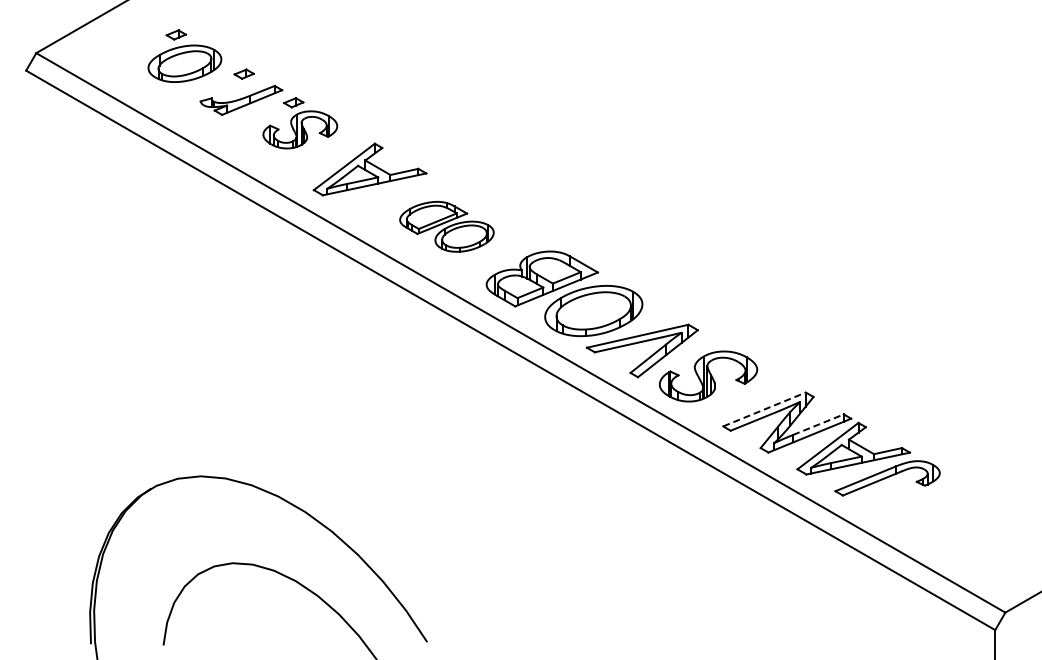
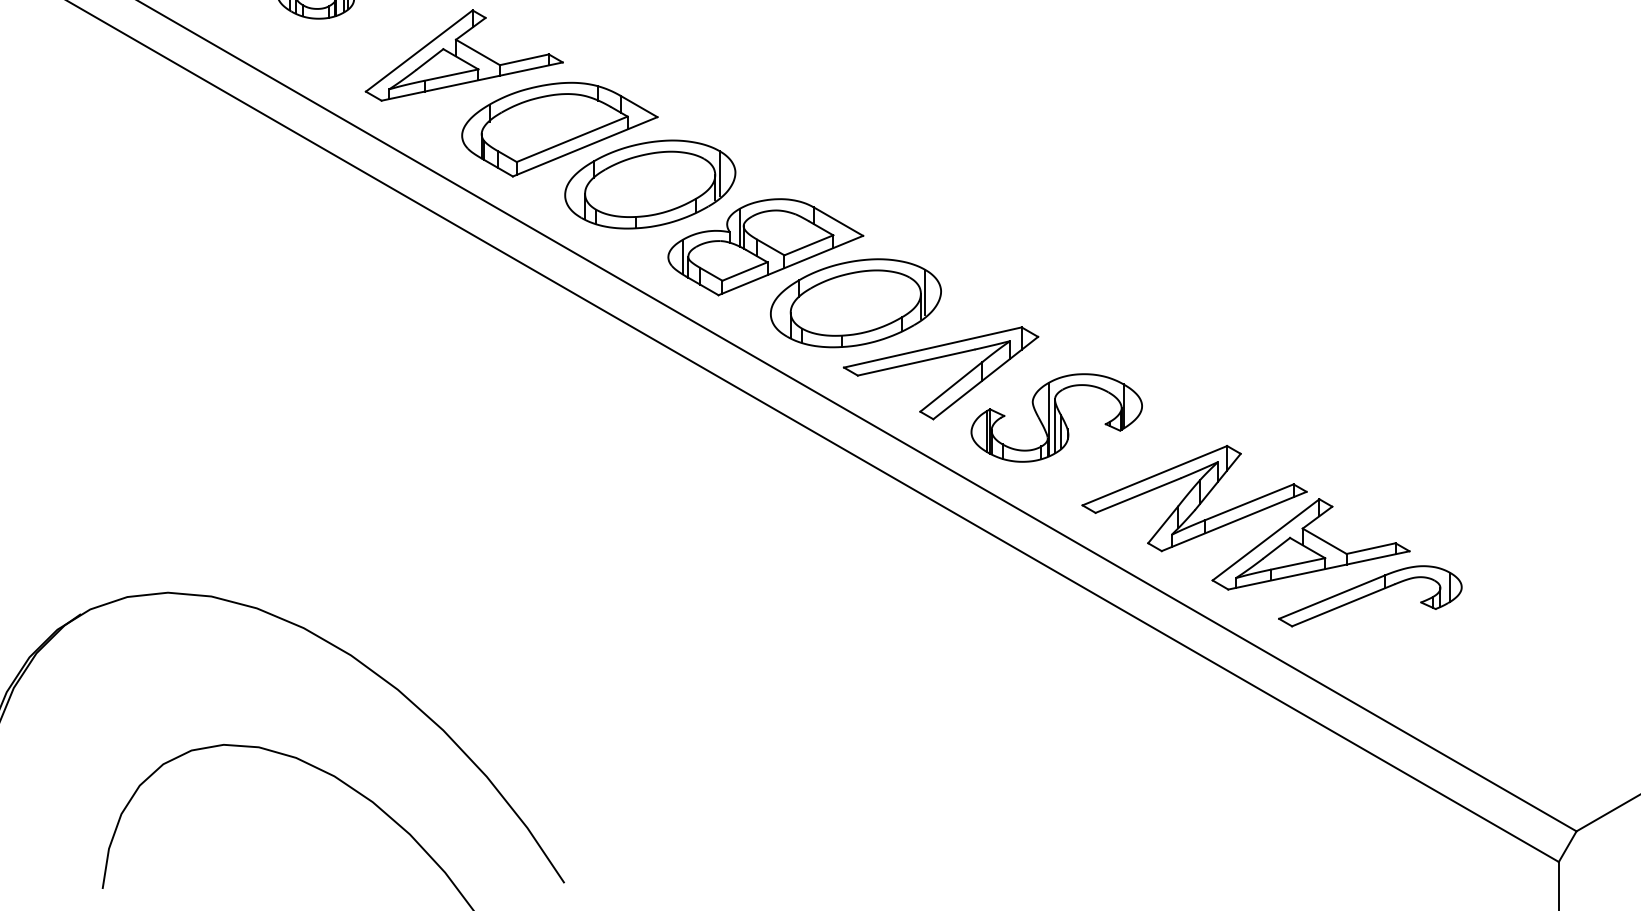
part: (446, 226) -> (598, 155), size x1.67
line: (764, 409) -> (1154, 475), dashed -> solid
line: (818, 424) -> (1249, 501), dashed -> solid

